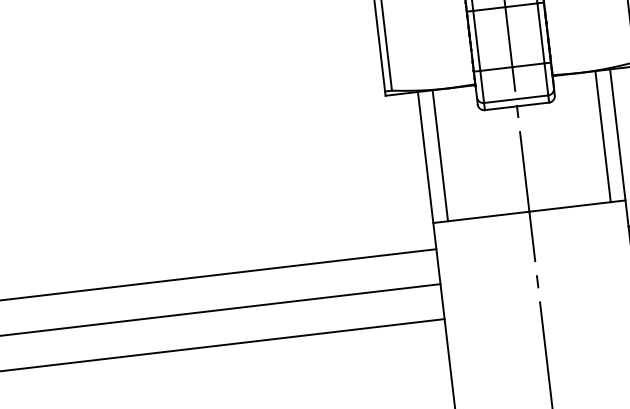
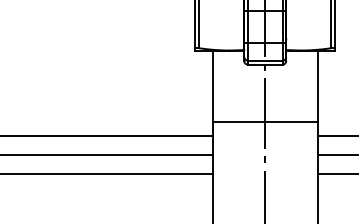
line: (602, 135) -> (309, 85), removed
line: (441, 154) -> (221, 85), removed

